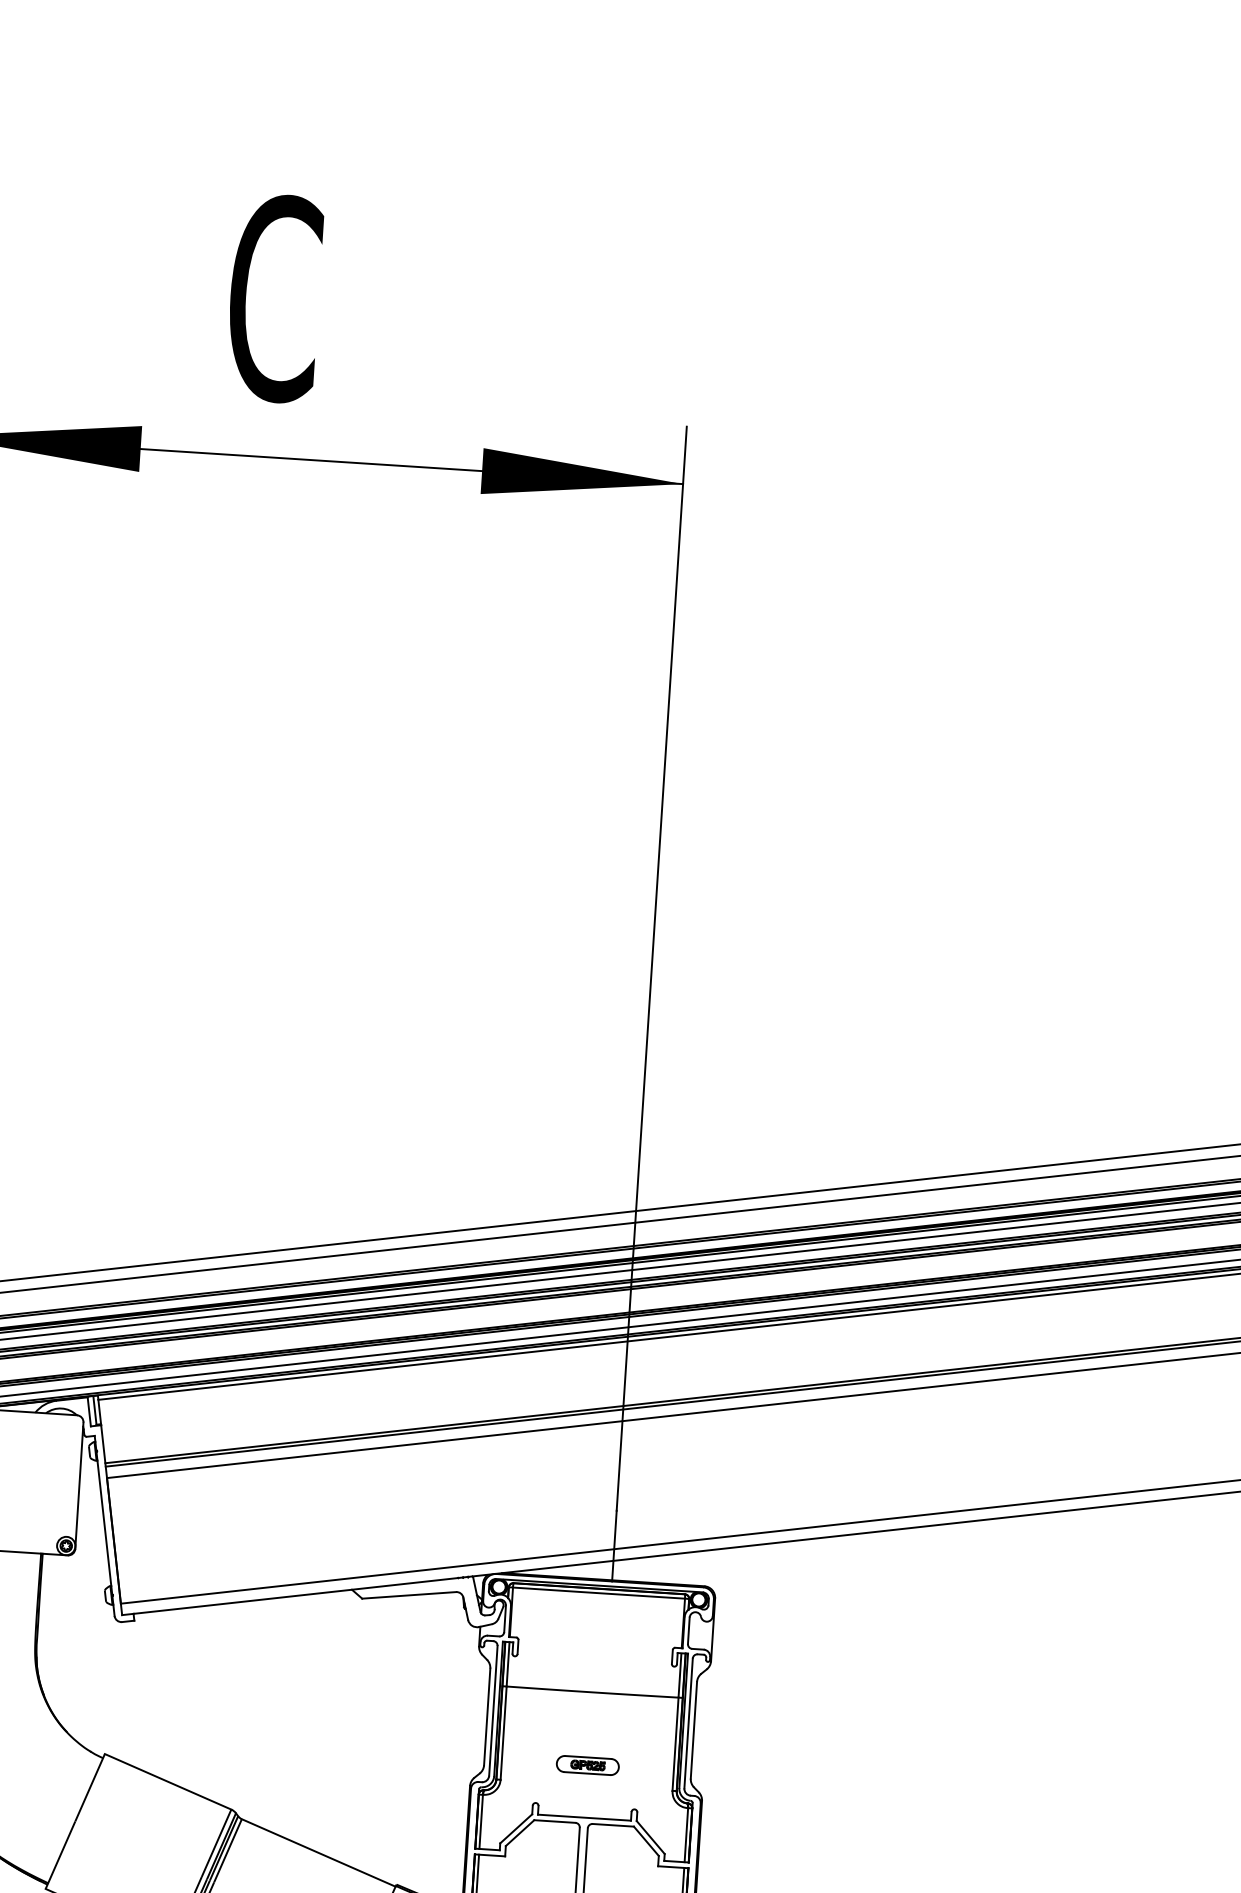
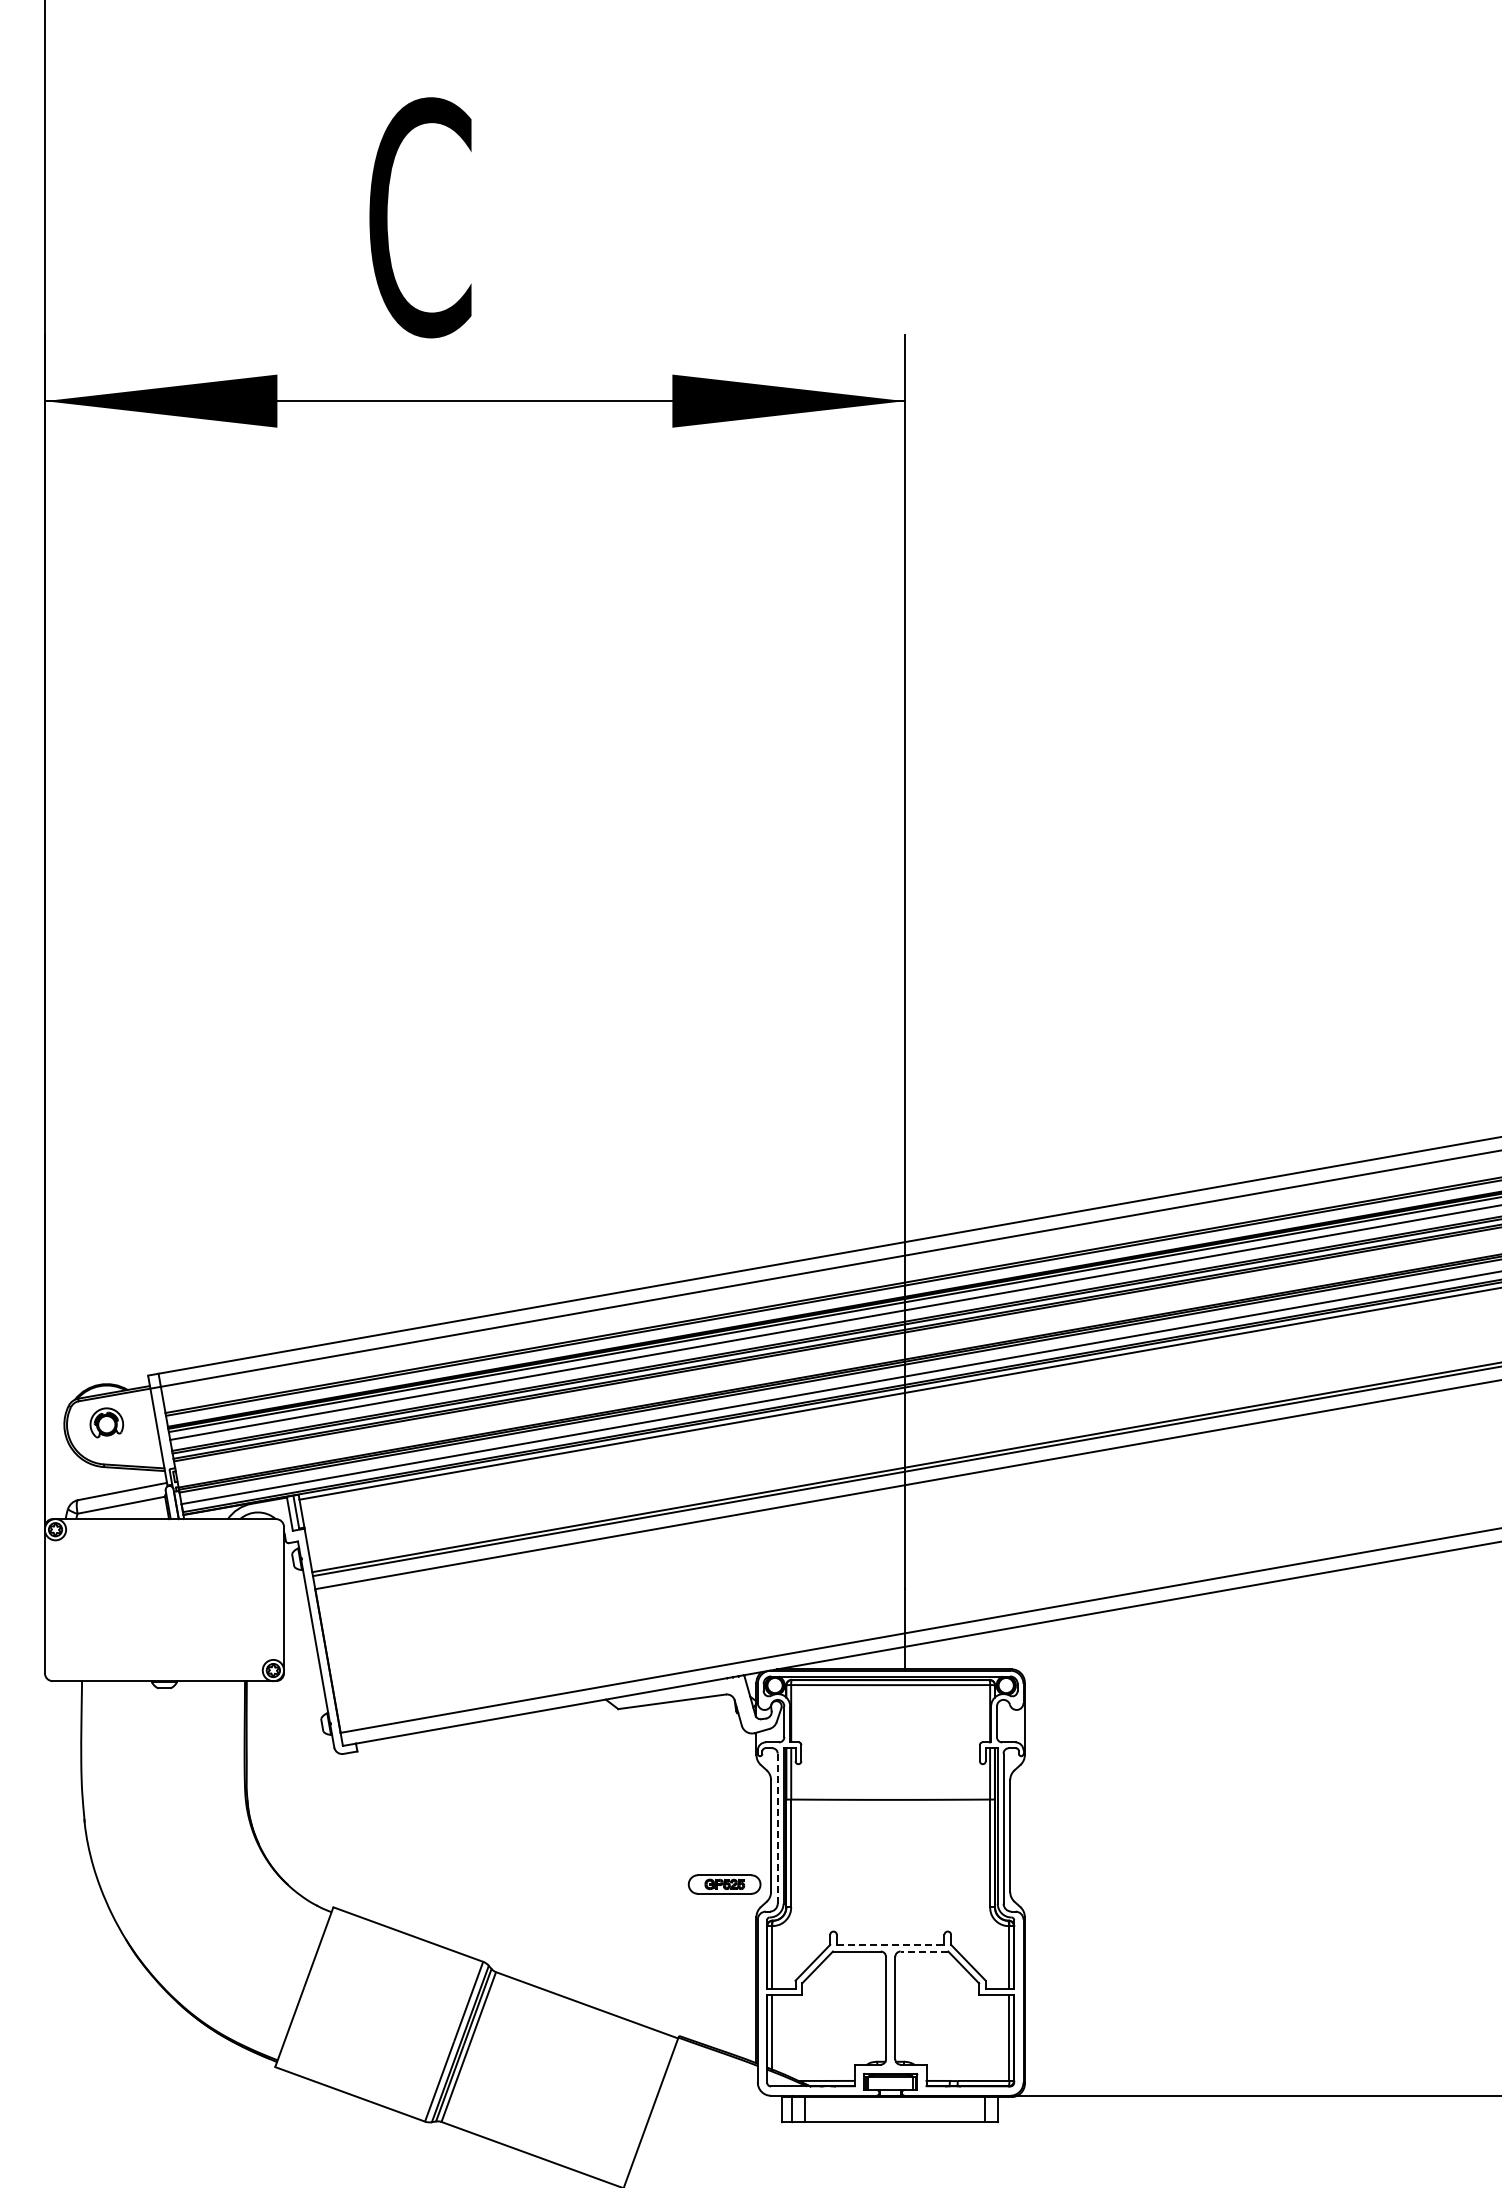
line: (493, 1710) -> (777, 1828), solid -> dashed
part: (587, 1765) -> (724, 1884), moved
line: (584, 1817) -> (890, 1944), solid -> dashed
line: (613, 1825) -> (924, 1951), solid -> dashed

